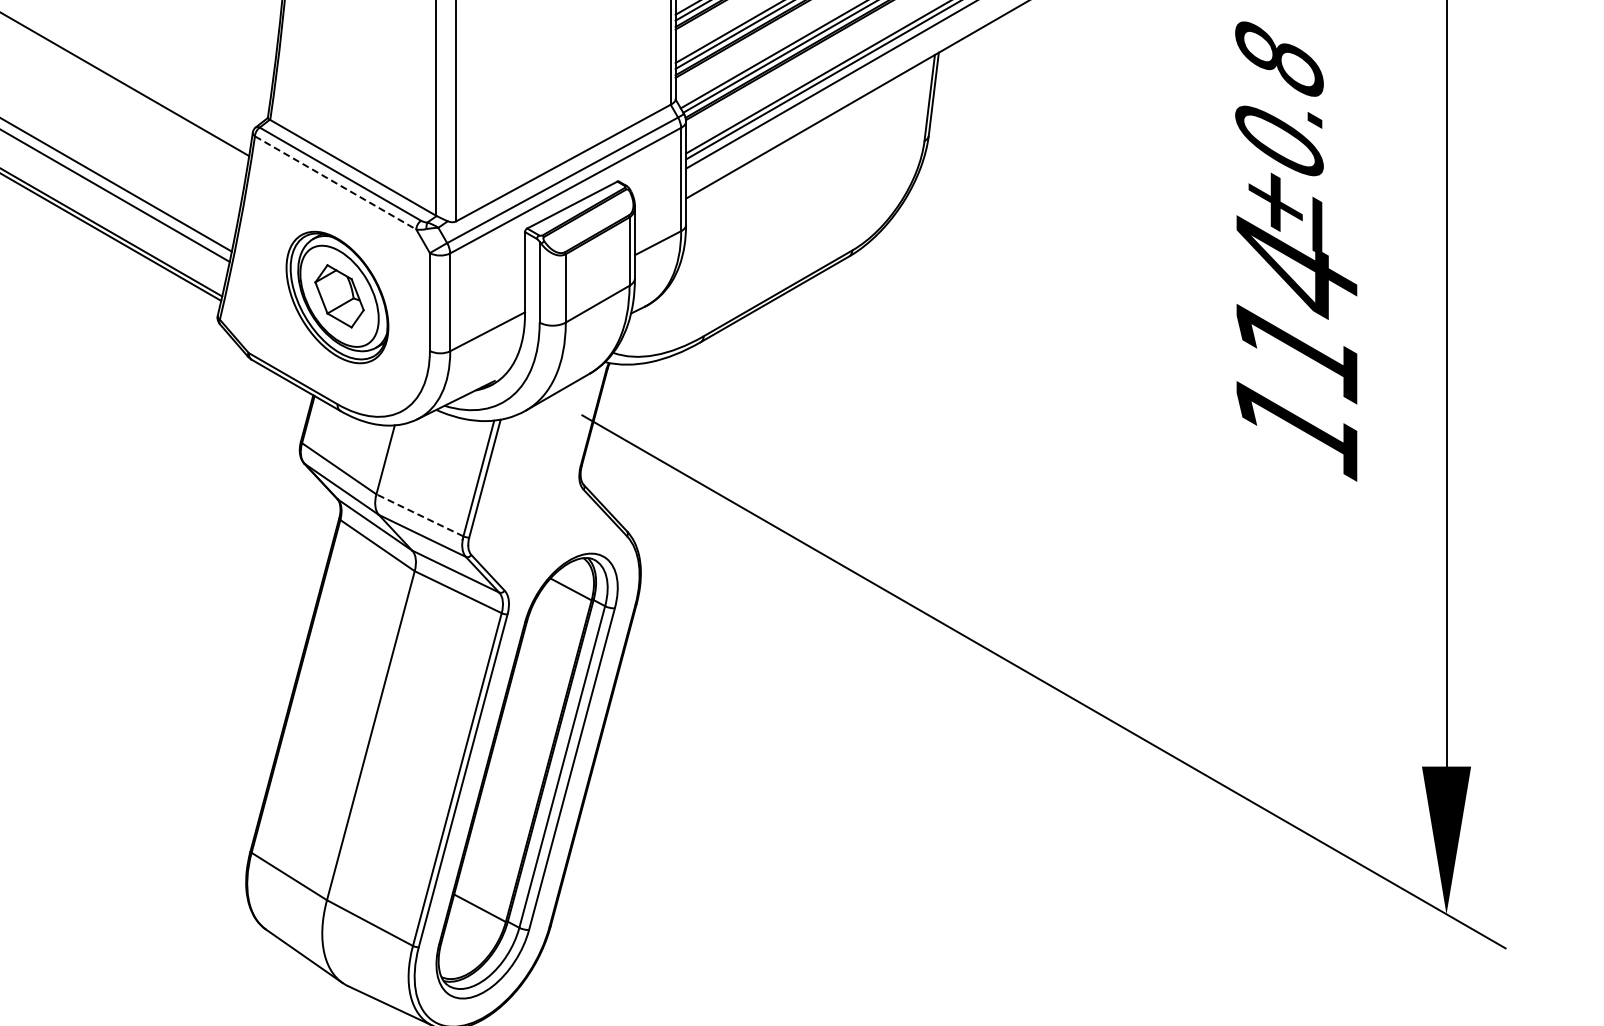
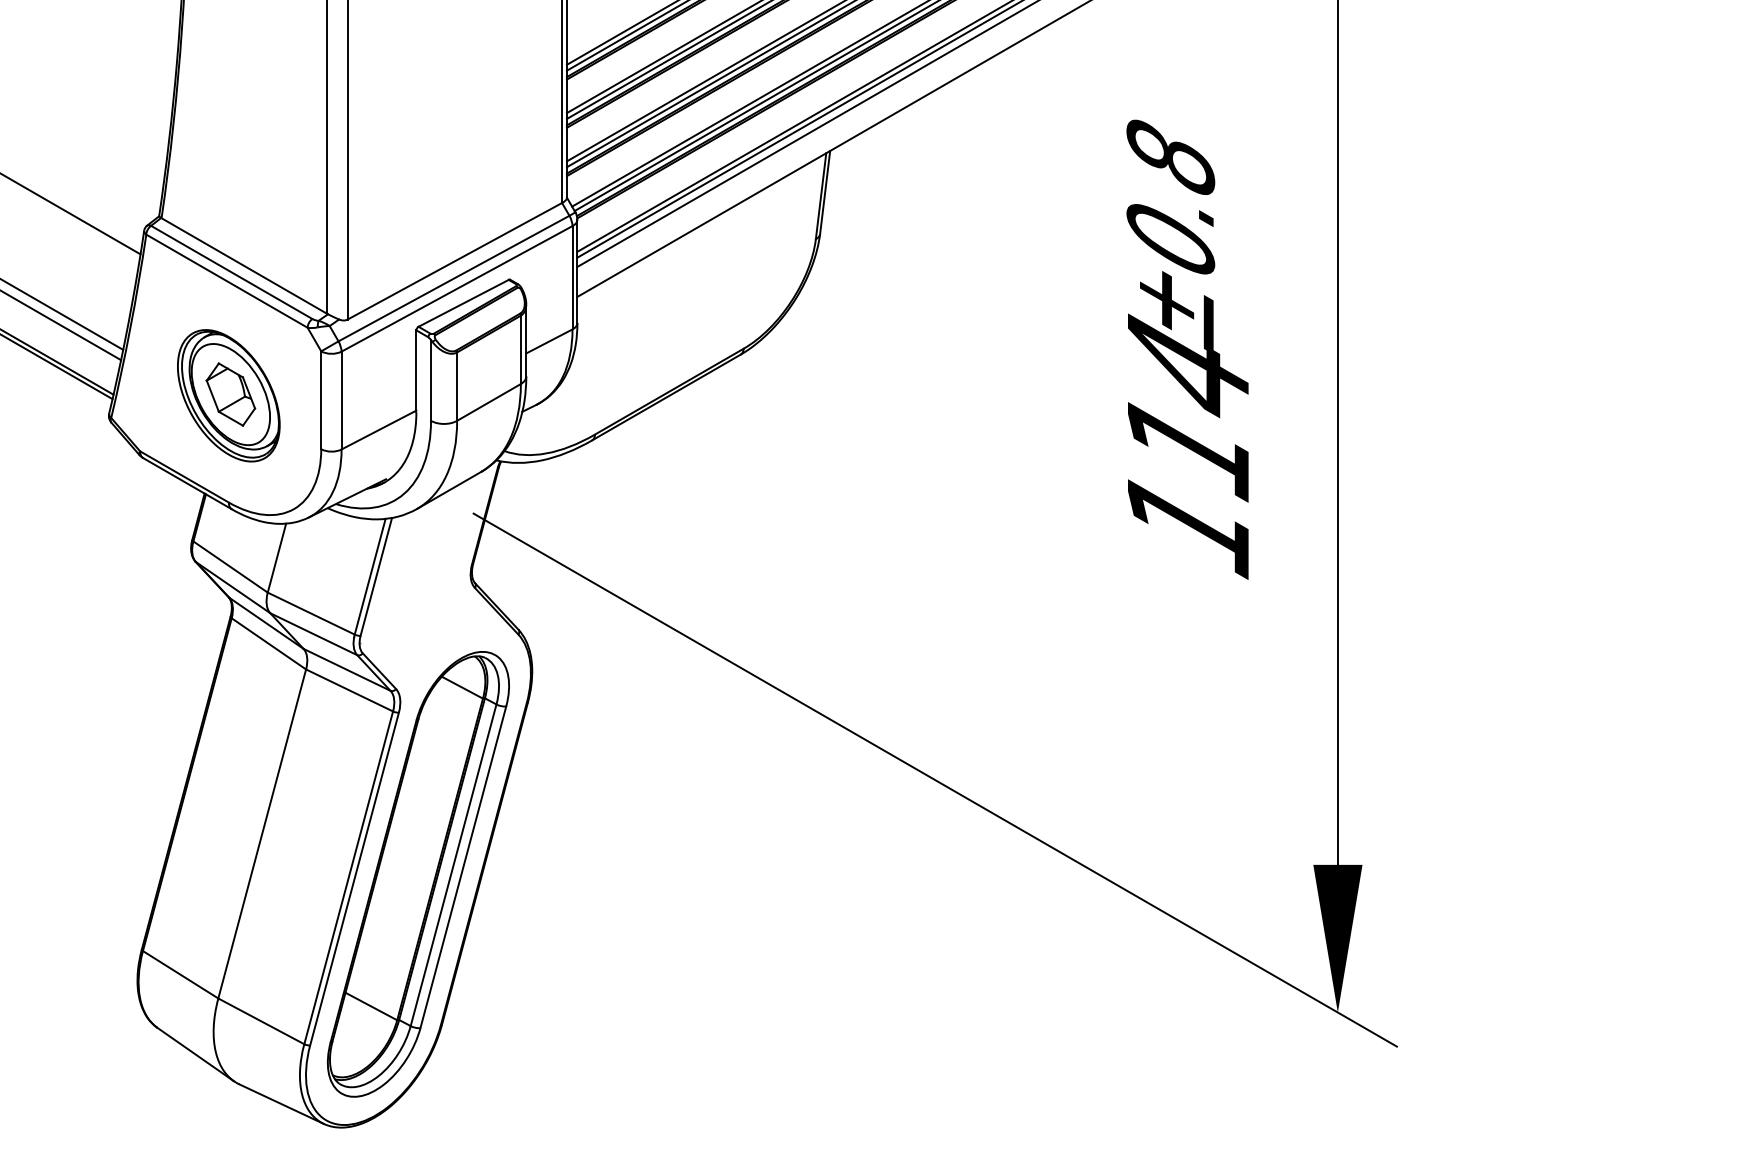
line: (336, 183) -> (227, 281), dashed -> solid
line: (419, 515) -> (310, 613), dashed -> solid

